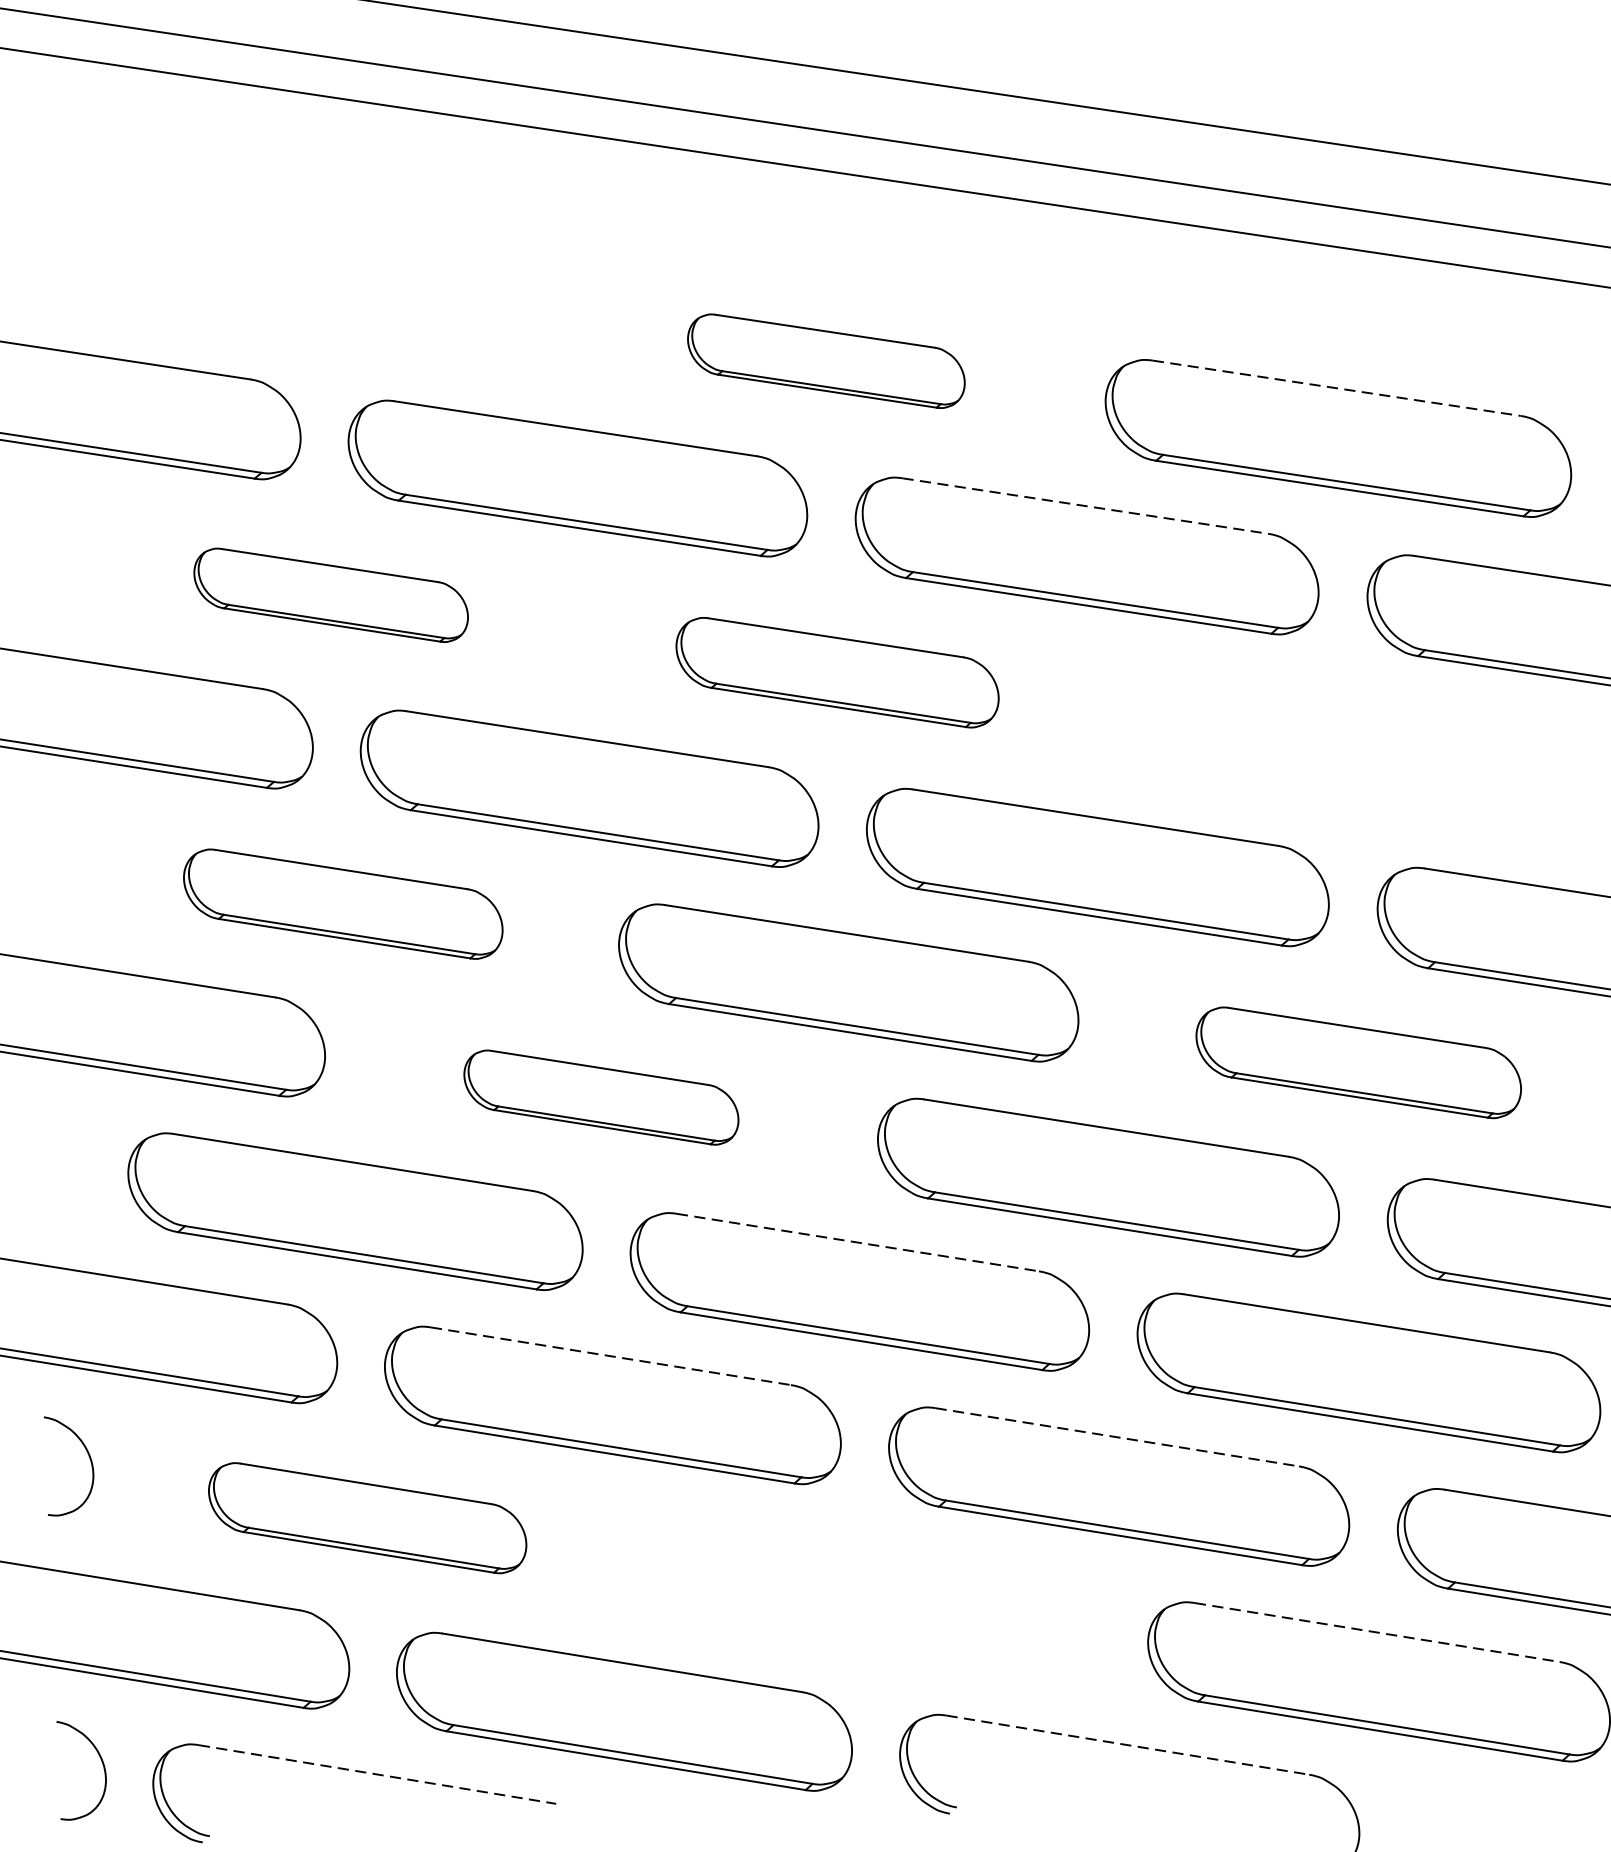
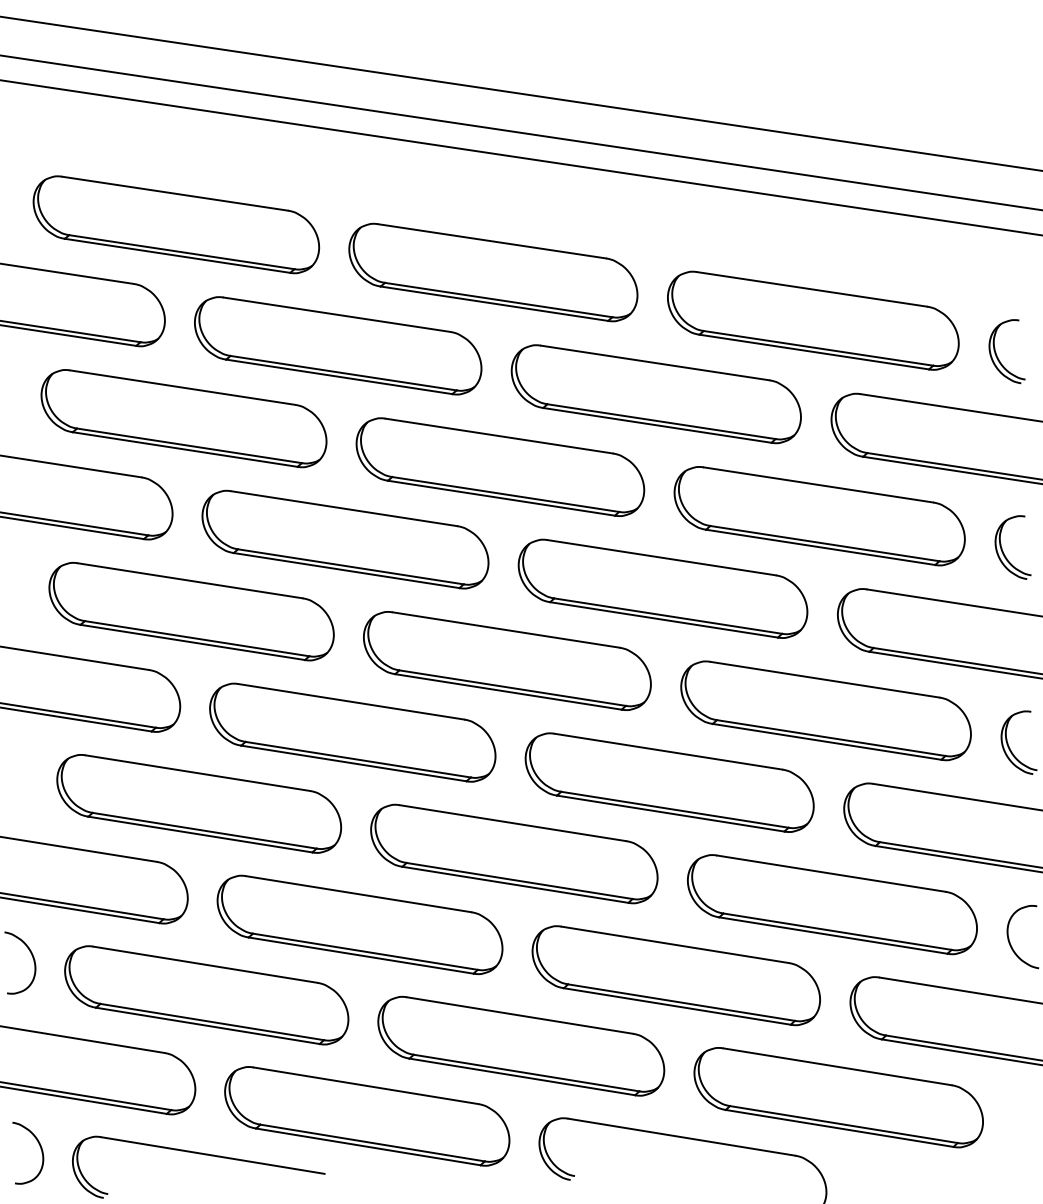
part: (319, 284) -> (176, 224), added
part: (826, 361) -> (493, 272), size x1.67
line: (1337, 388) -> (812, 289), dashed -> solid
line: (1085, 506) -> (655, 363), dashed -> solid
part: (330, 594) -> (183, 418), size x1.67
part: (837, 671) -> (500, 466), size x1.43
part: (1348, 751) -> (819, 516), added
part: (343, 903) -> (191, 611), size x1.43
part: (1357, 1062) -> (825, 710), size x1.43
part: (600, 1097) -> (352, 732), size x1.67
line: (858, 1243) -> (513, 823), dashed -> solid
line: (610, 1356) -> (358, 894), dashed -> solid
line: (1117, 1436) -> (675, 944), dashed -> solid
part: (367, 1518) -> (206, 995), size x1.43
part: (871, 1598) -> (521, 1045), added
line: (1378, 1631) -> (838, 1066), dashed -> solid
line: (1127, 1745) -> (681, 1137), dashed -> solid
line: (378, 1774) -> (213, 1155), dashed -> solid

